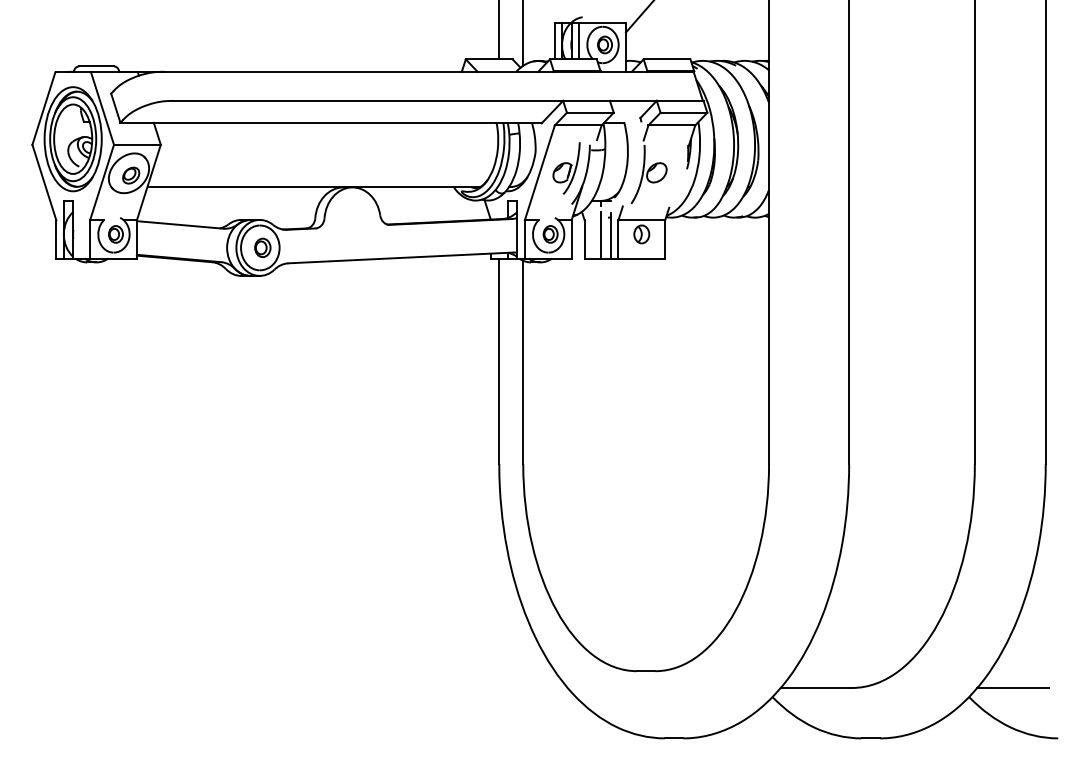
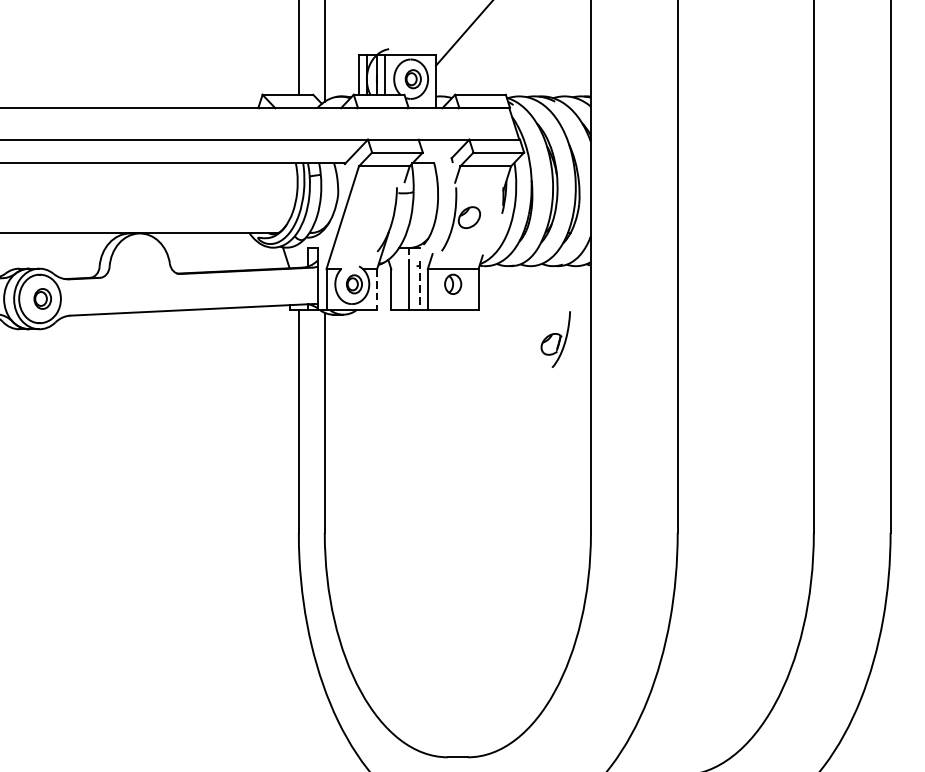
part: (566, 168) -> (555, 339), moved
line: (610, 235) -> (419, 285), solid -> dashed
line: (571, 239) -> (377, 289), solid -> dashed

